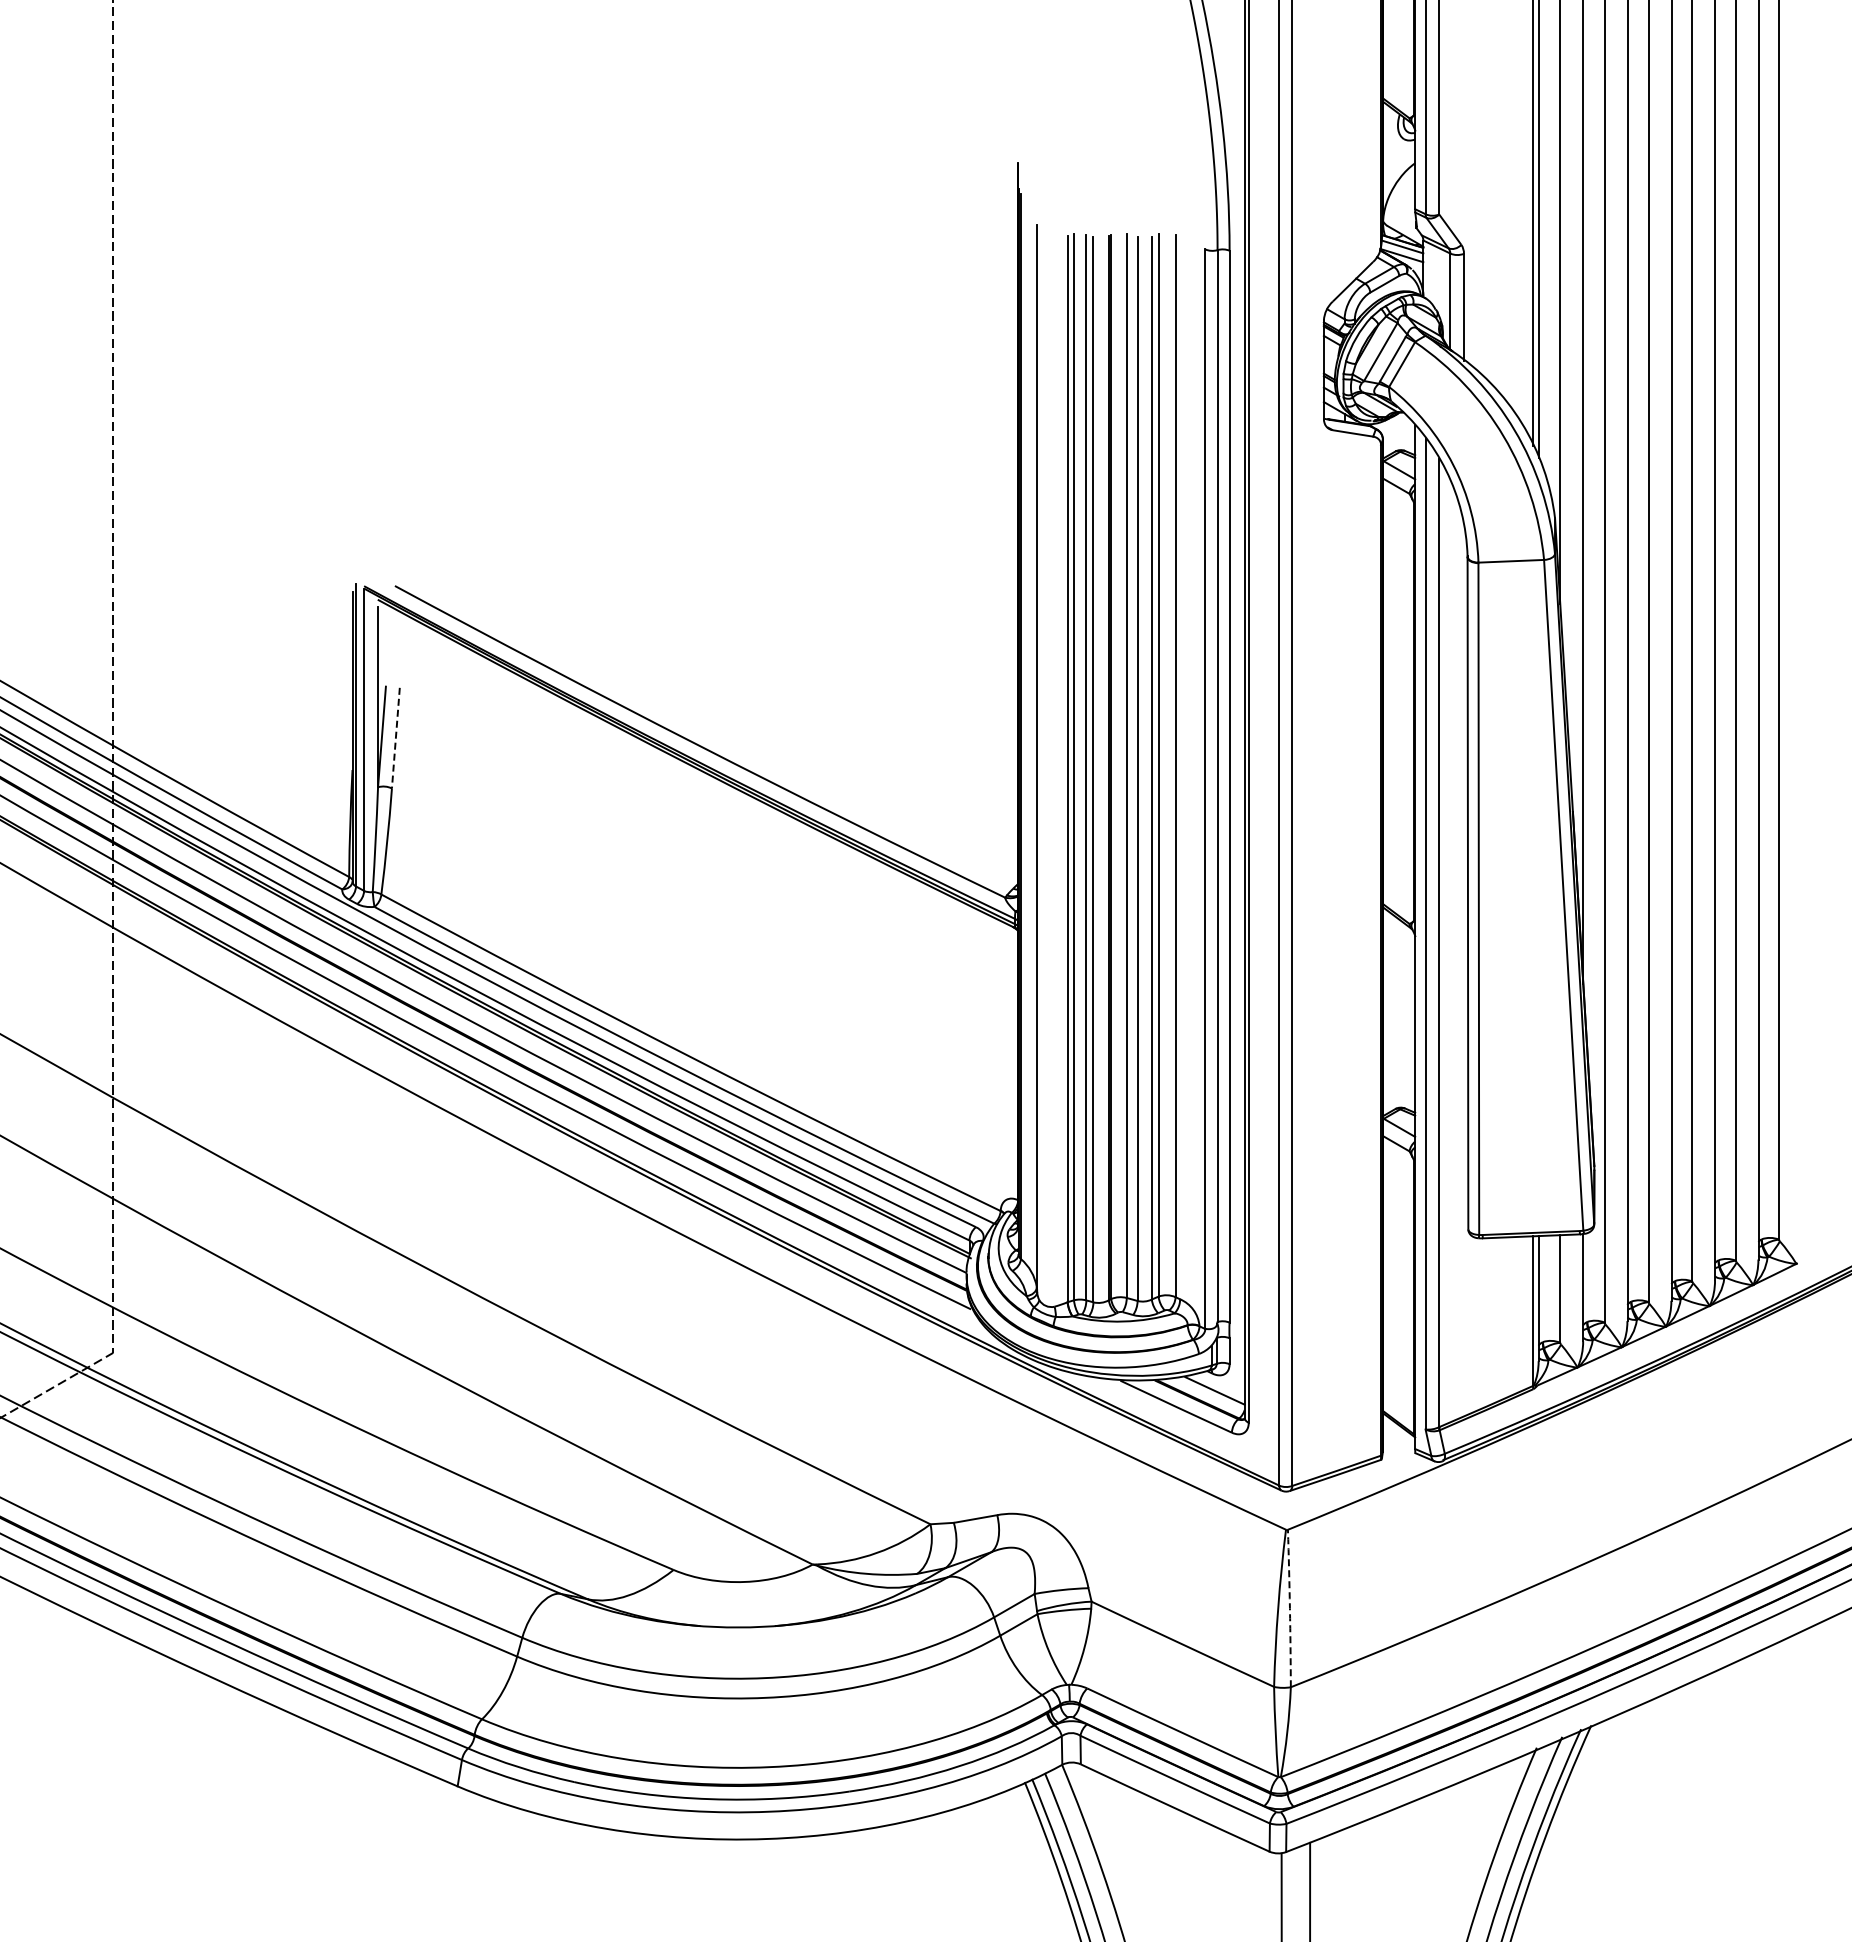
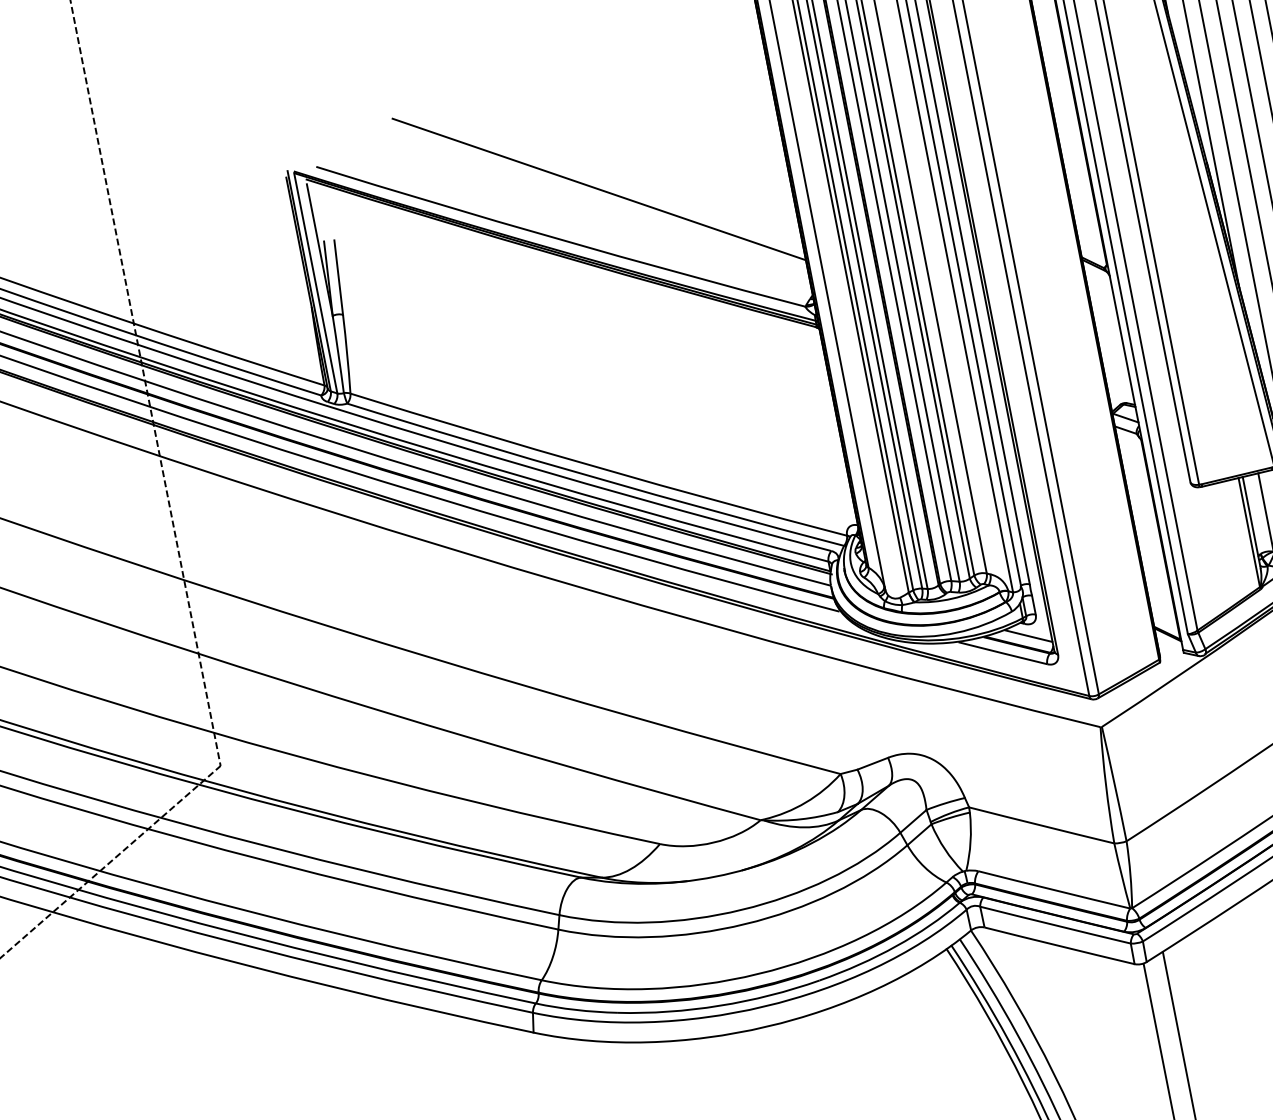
line: (762, 689) -> (598, 189), added
line: (395, 738) -> (338, 277), dashed -> solid
arc: (1289, 1608) -> (1114, 784), dashed -> solid

